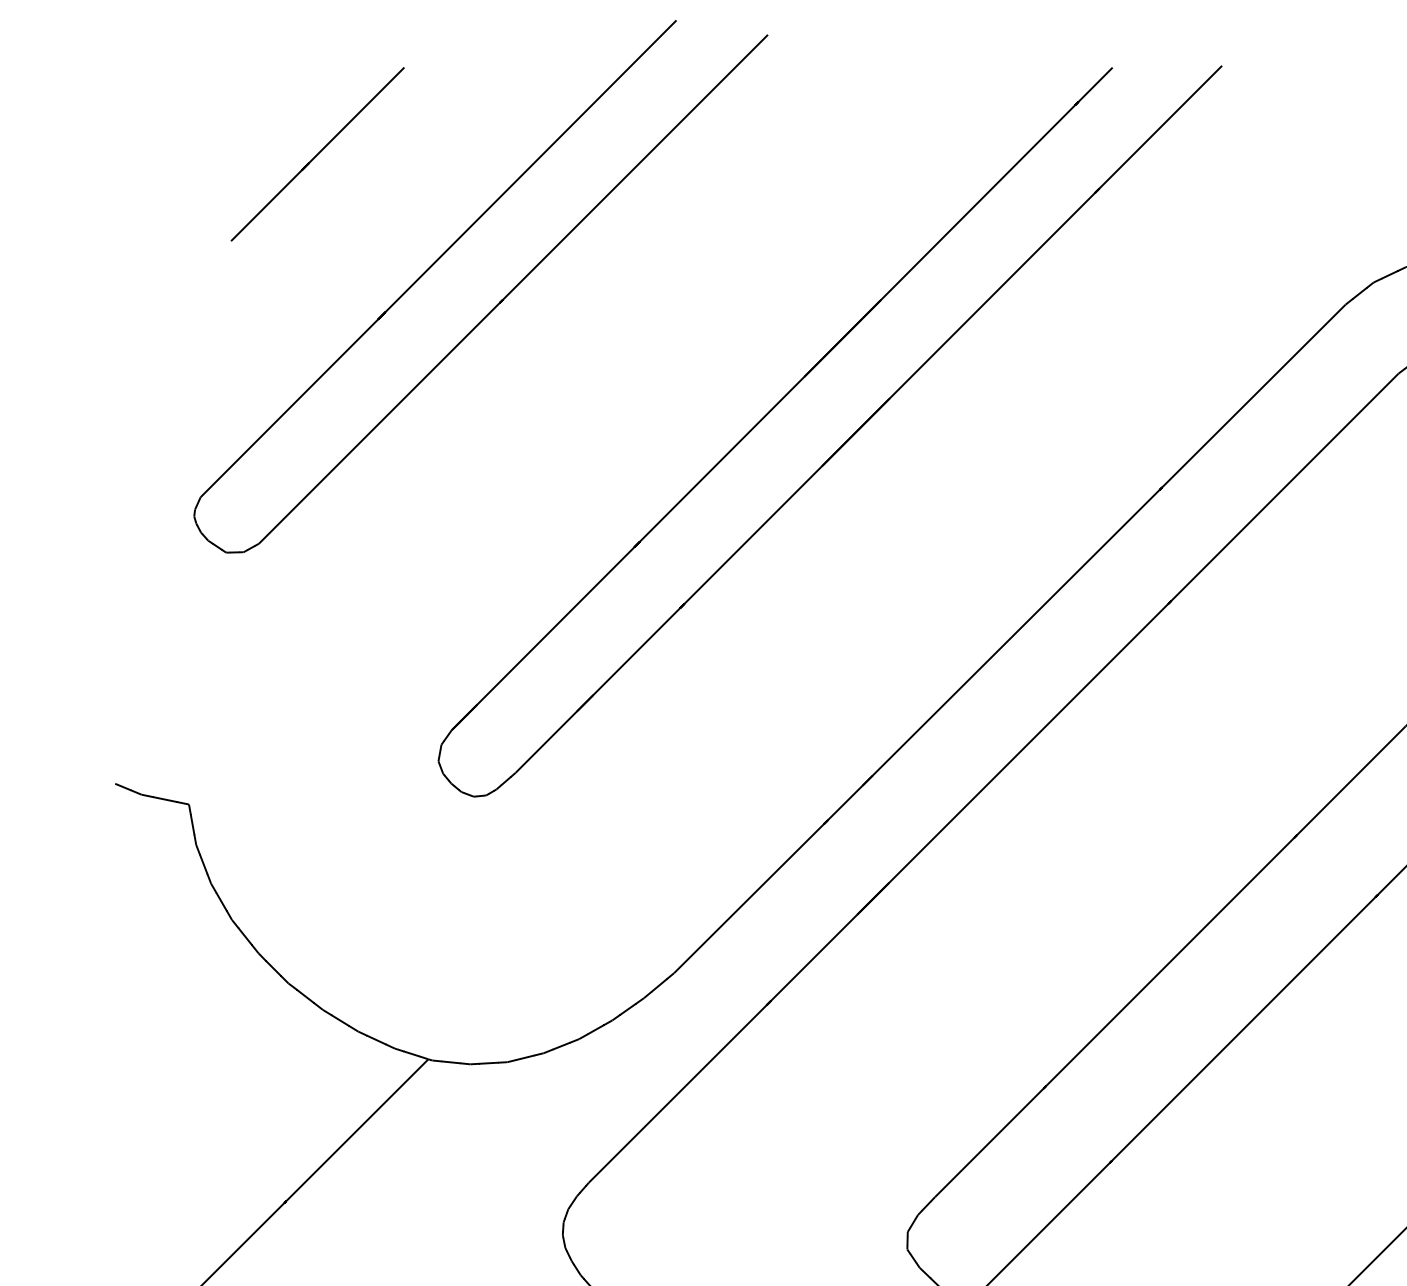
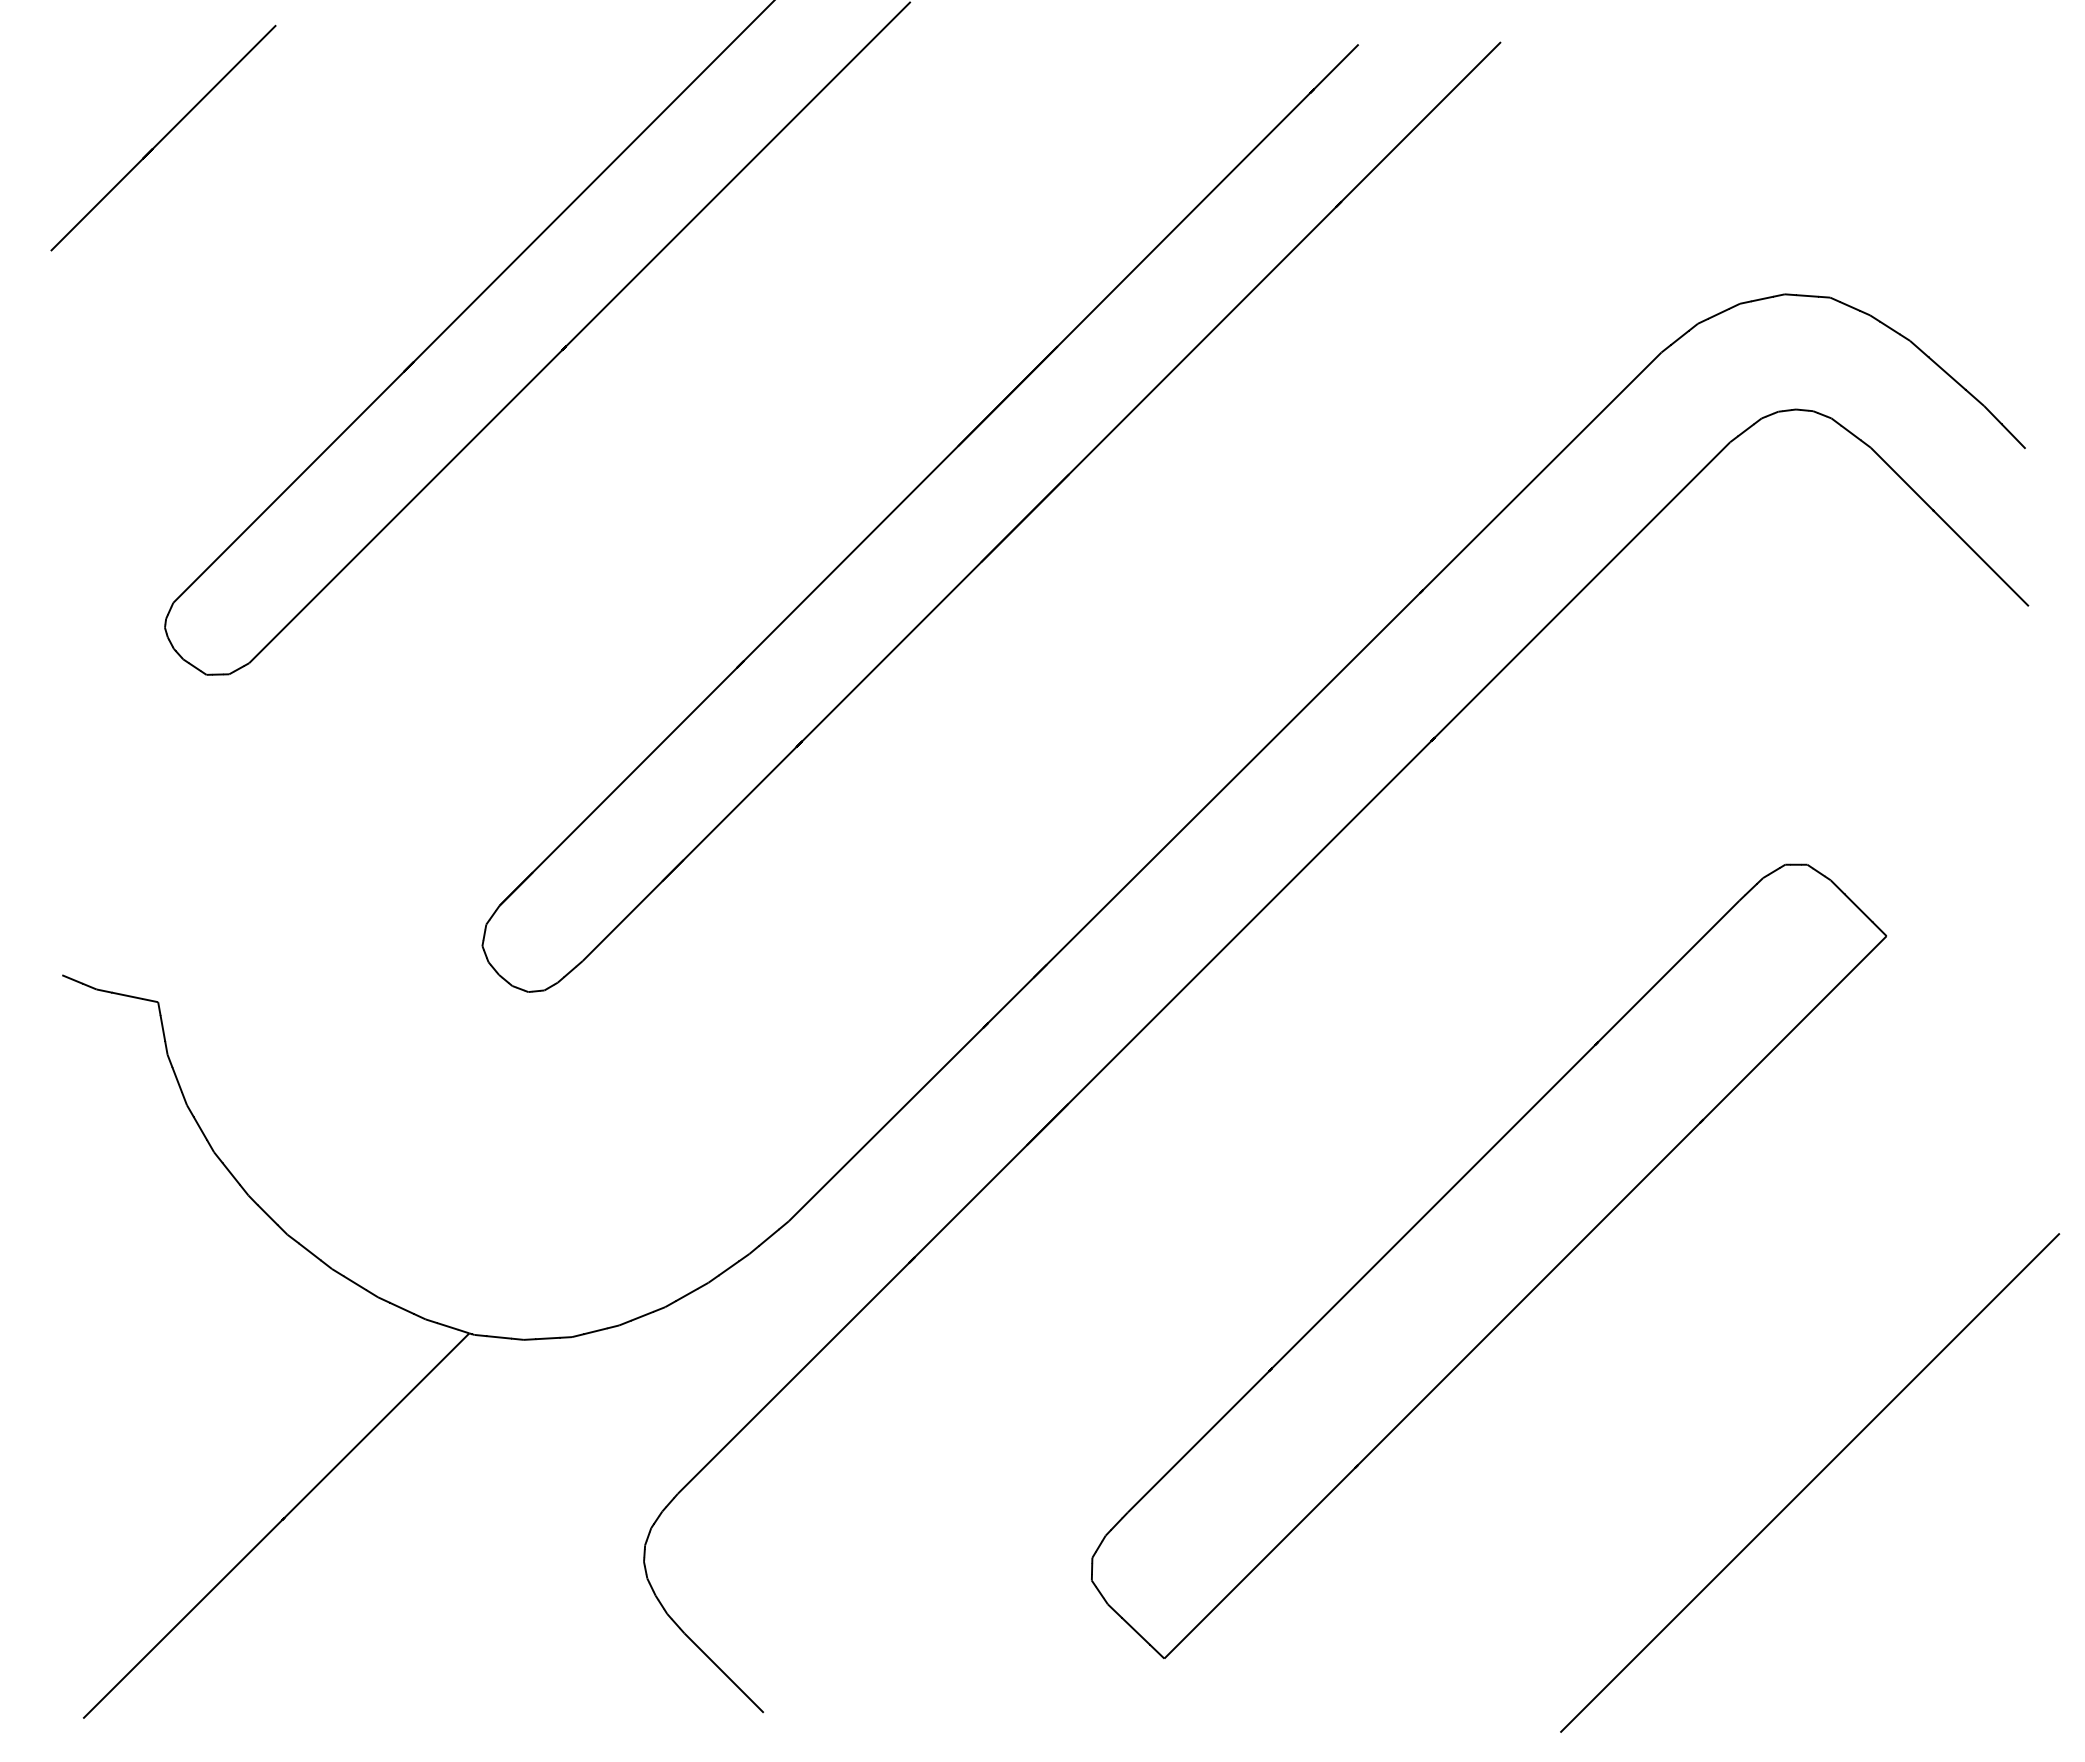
line: (317, 153) -> (163, 137), moved

